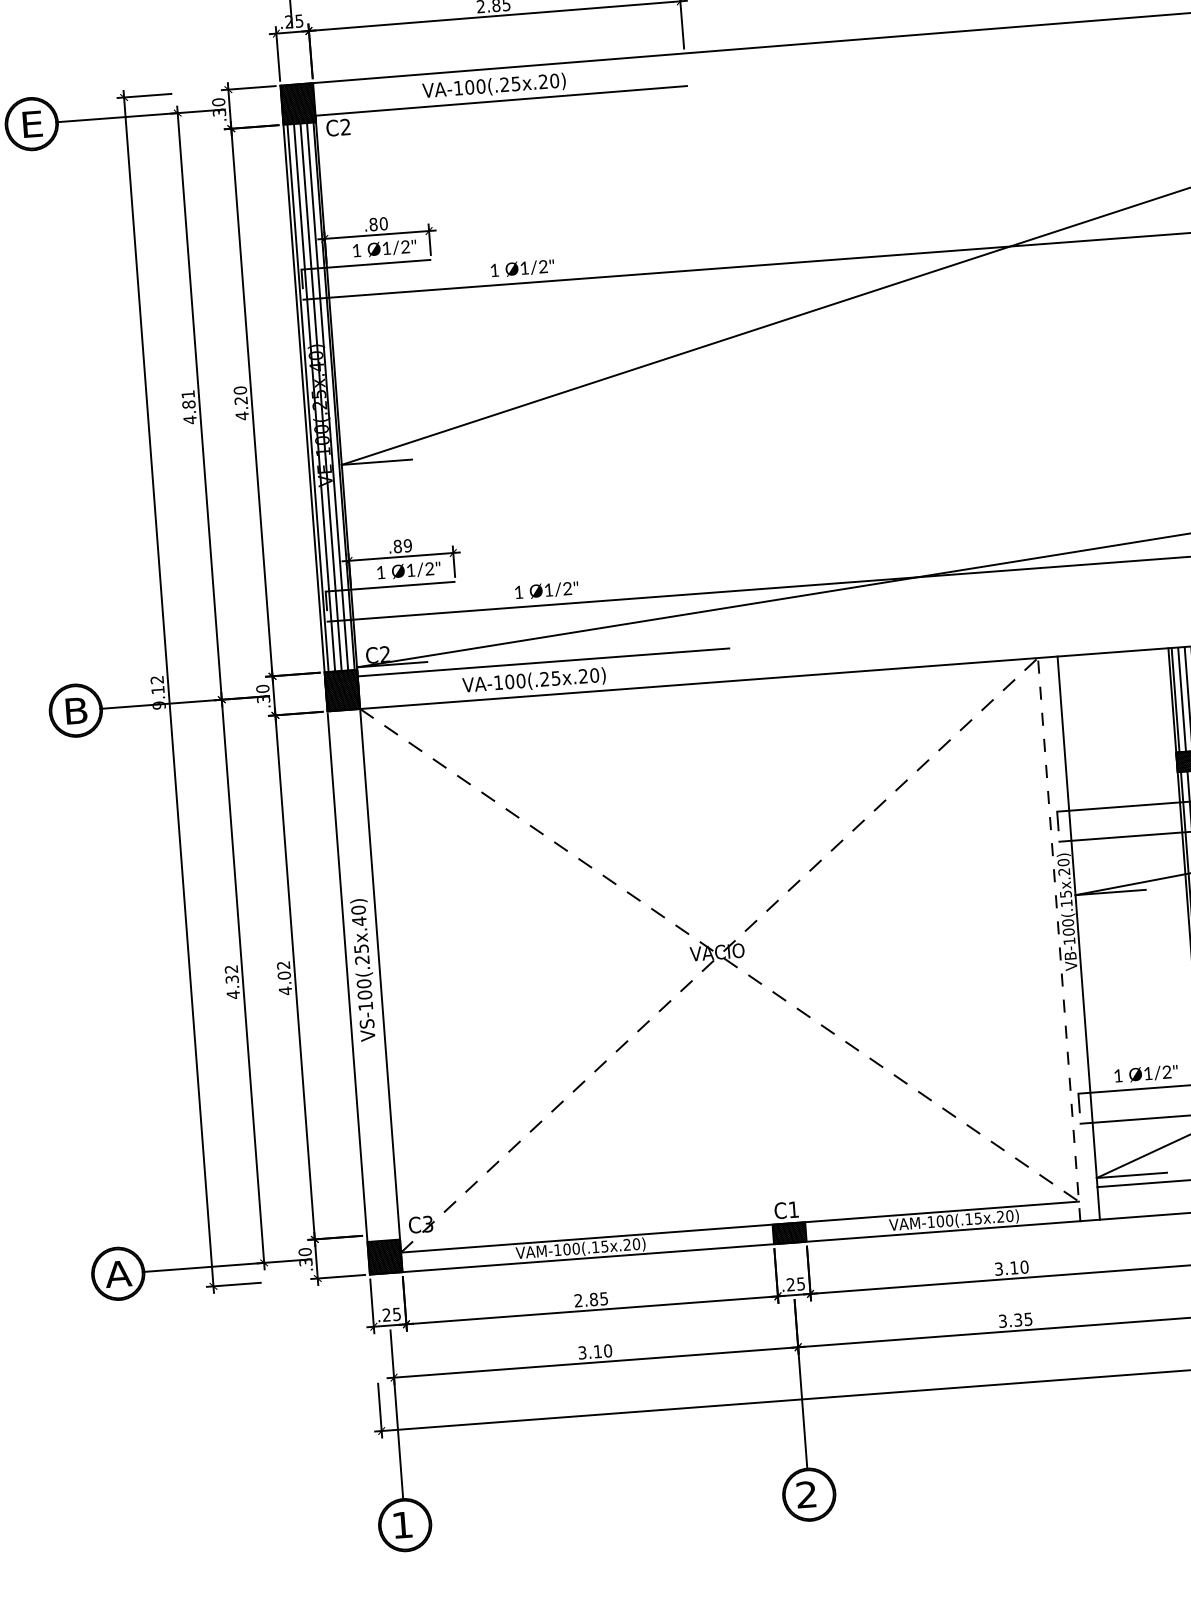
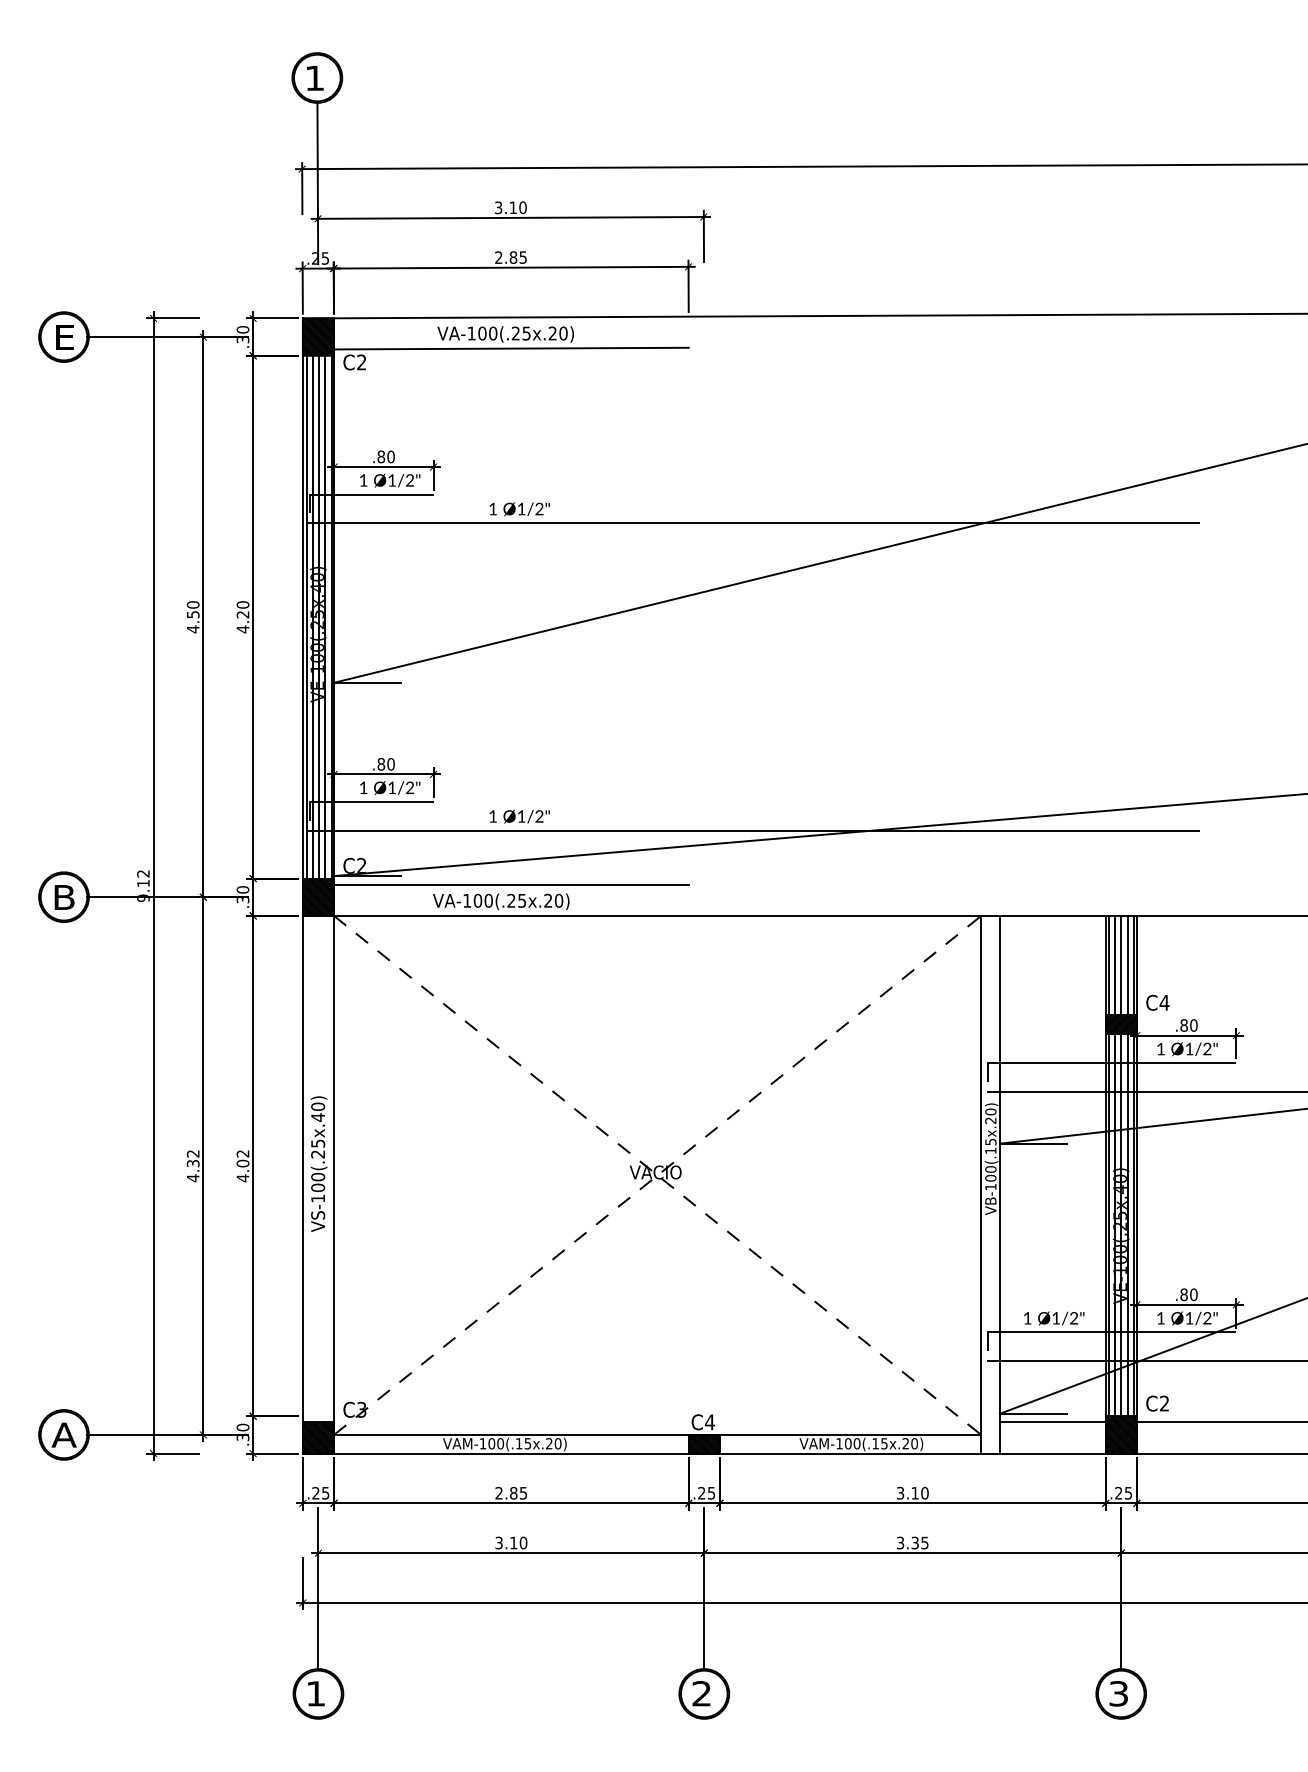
text: (187, 399) -> (192, 609), 4.81 -> 4.50
text: (407, 545) -> (390, 764), .89 -> .80
line: (1059, 939) -> (981, 1184), dashed -> solid
text: (793, 1208) -> (709, 1421), C1 -> C4

